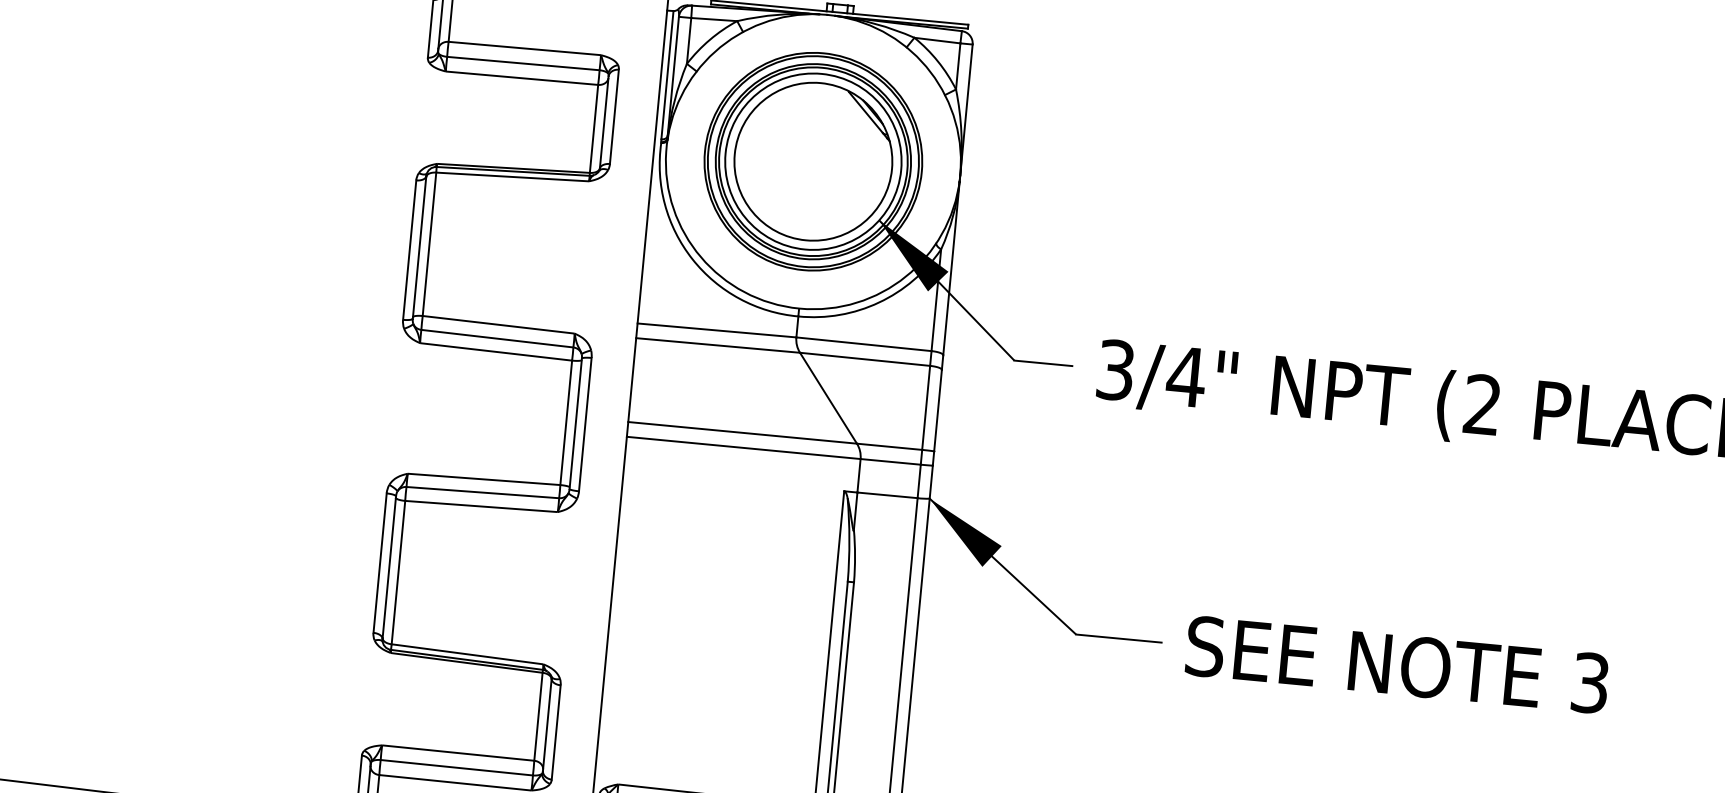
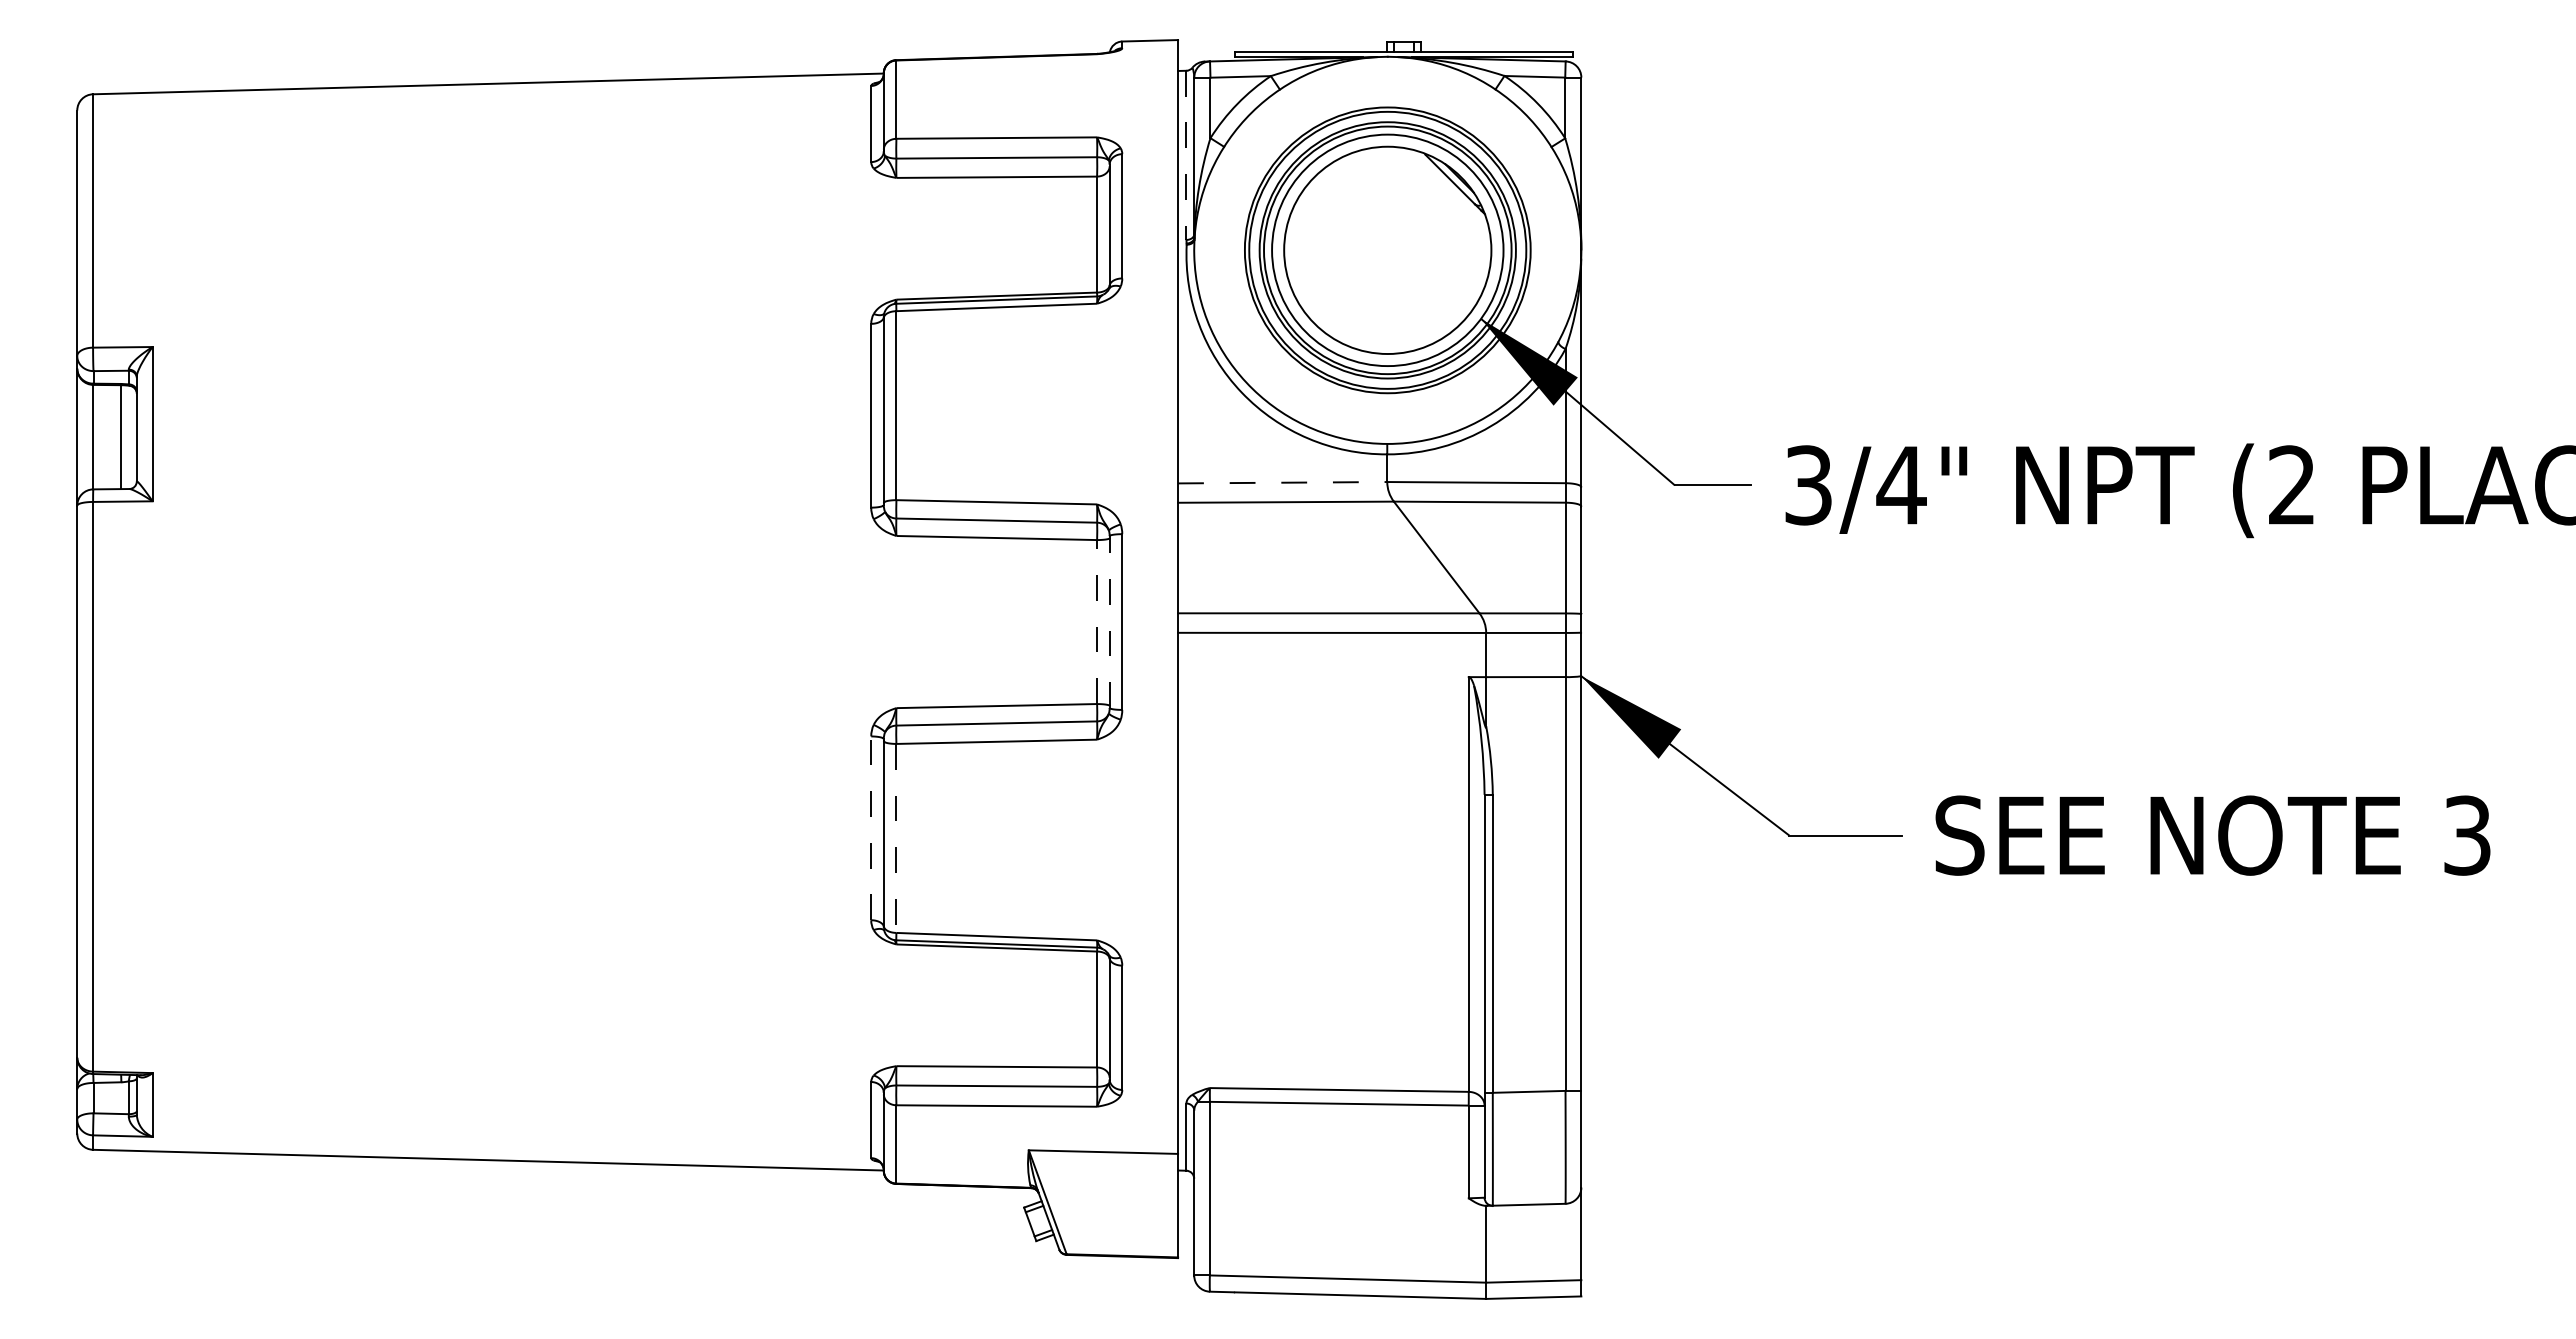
line: (667, 75) -> (1186, 155), solid -> dashed
line: (716, 330) -> (1282, 482), solid -> dashed
line: (566, 423) -> (1097, 622), solid -> dashed
line: (575, 424) -> (1109, 622), solid -> dashed
line: (380, 563) -> (871, 828), solid -> dashed
line: (398, 572) -> (896, 838), solid -> dashed

